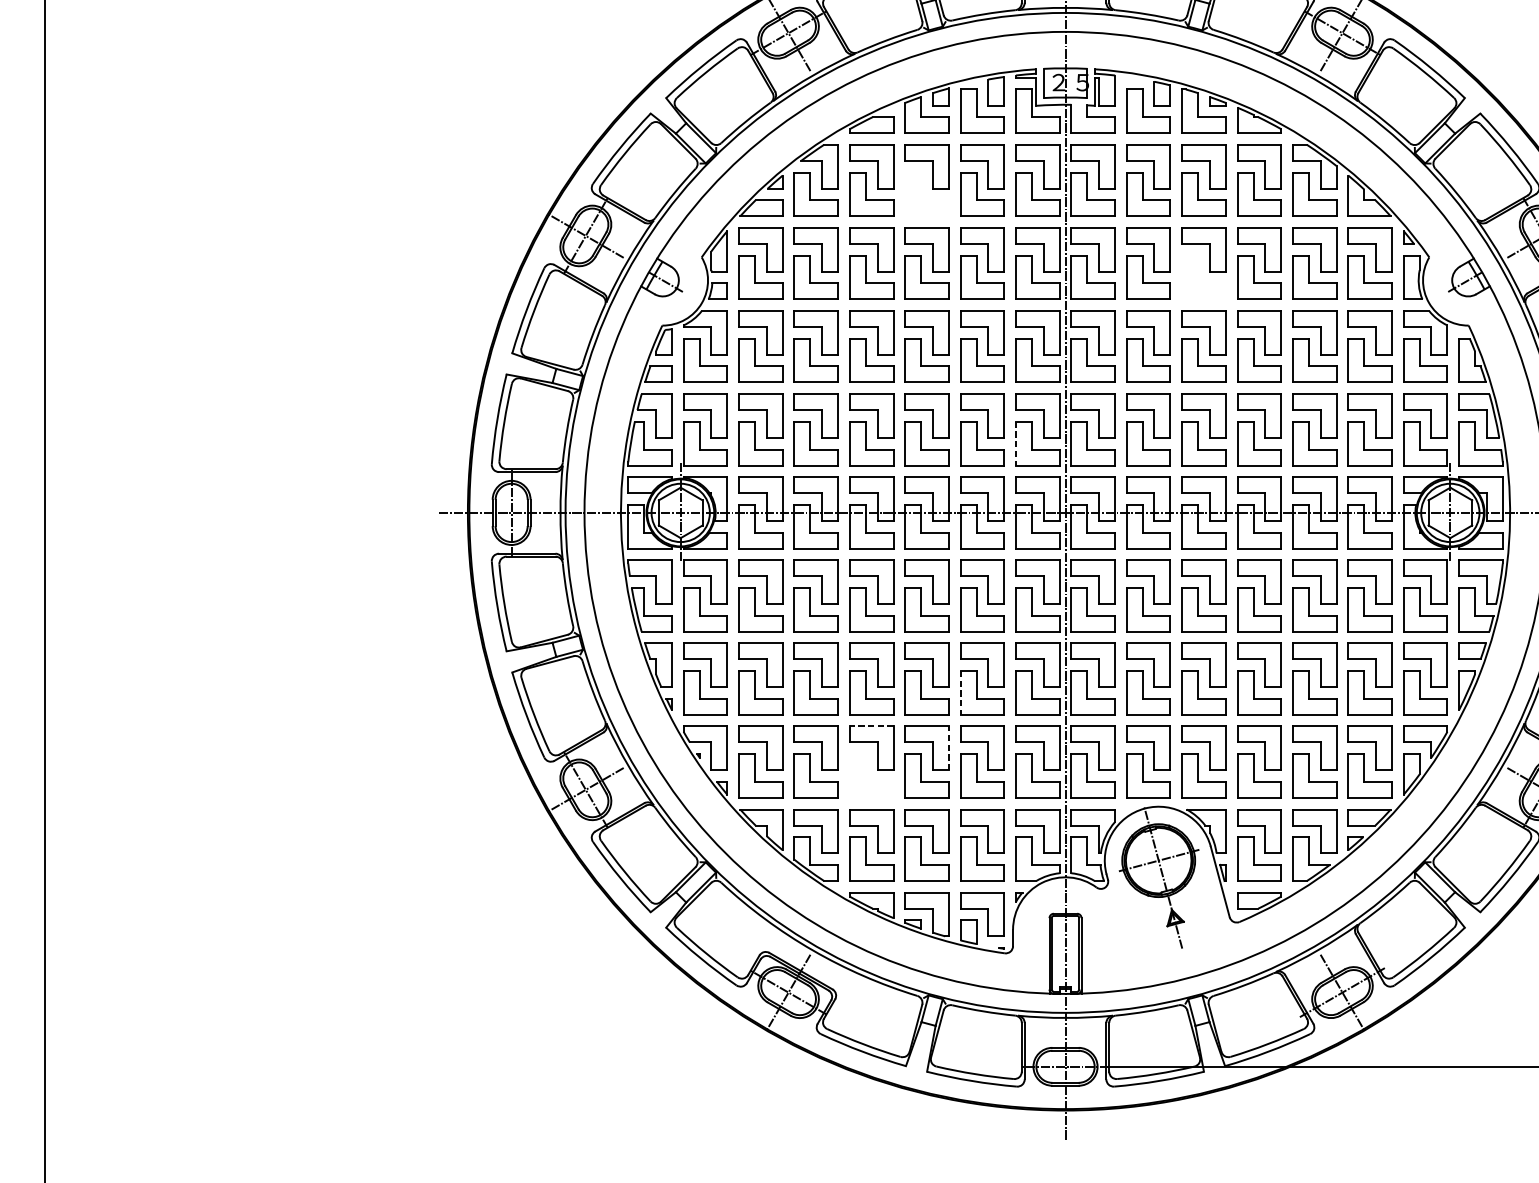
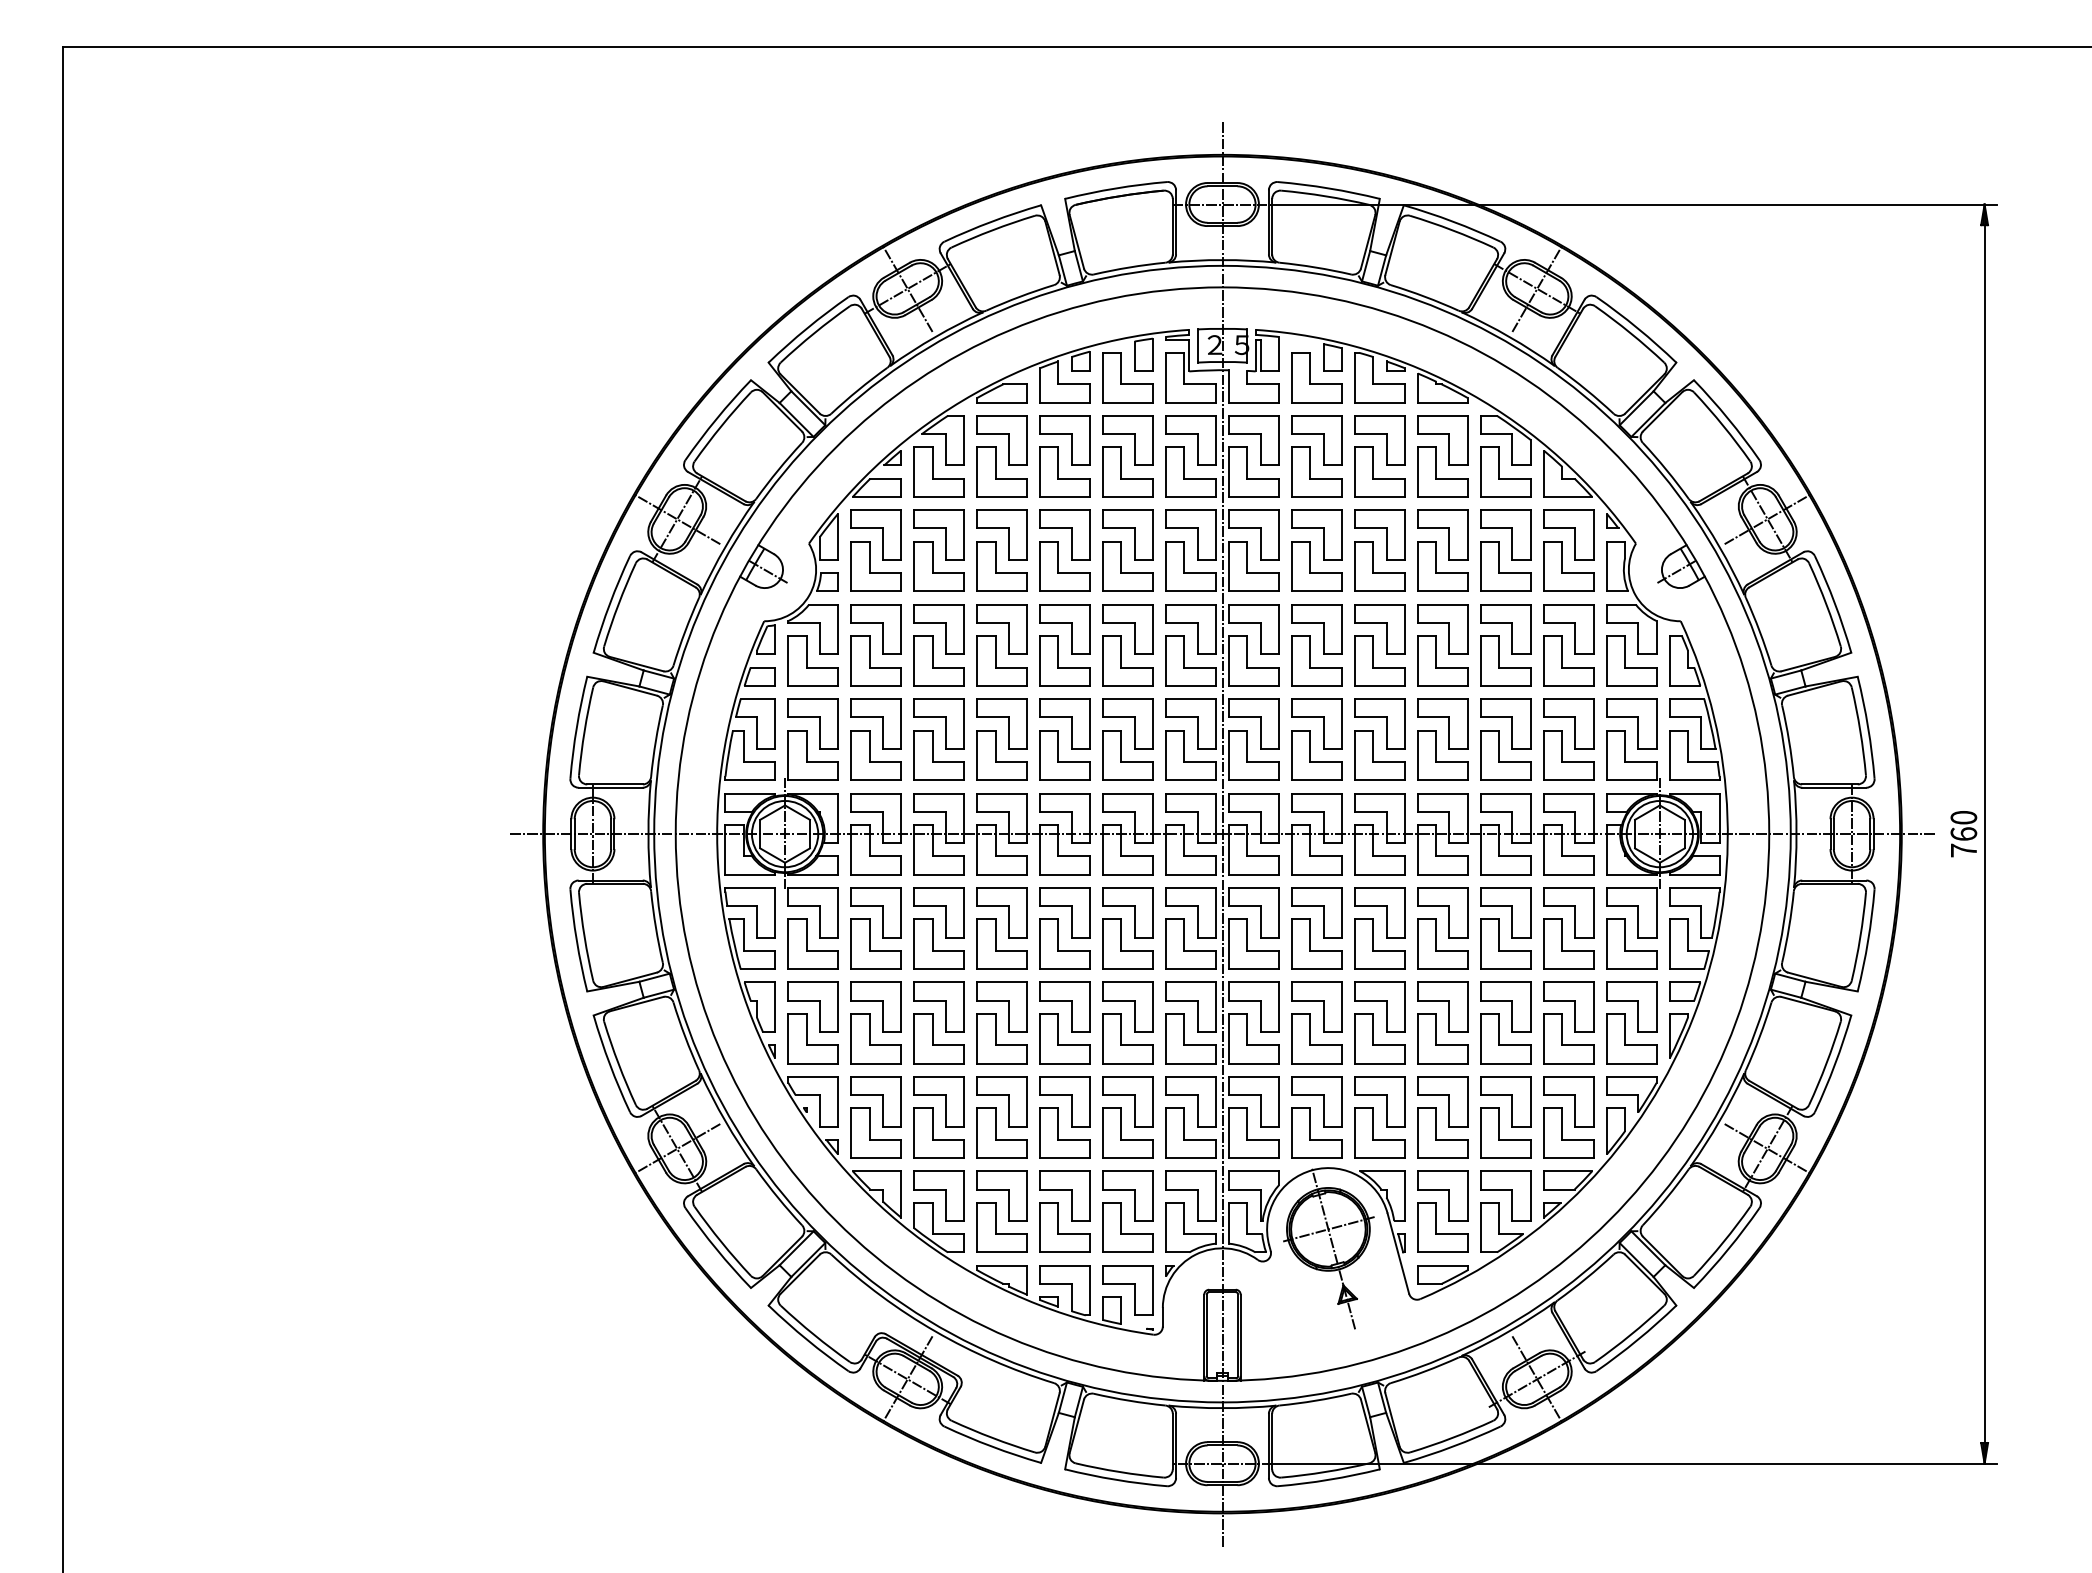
part: (926, 193) -> (1064, 471), added
part: (1203, 277) -> (1379, 566), added
line: (1016, 443) -> (1166, 755), dashed -> solid
line: (960, 692) -> (1103, 1038), dashed -> solid
line: (871, 726) -> (1002, 1076), dashed -> solid
line: (948, 748) -> (1089, 1101), dashed -> solid
part: (871, 775) -> (1001, 1132), added

